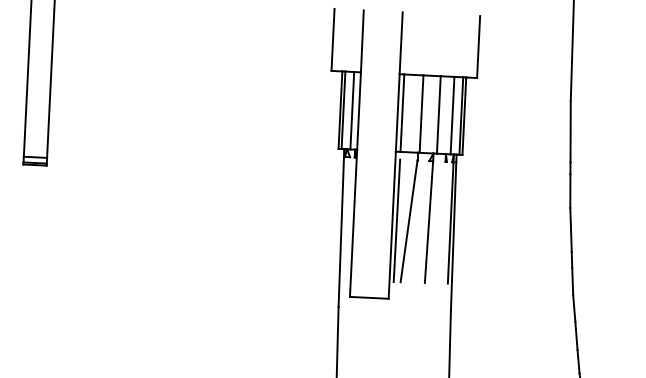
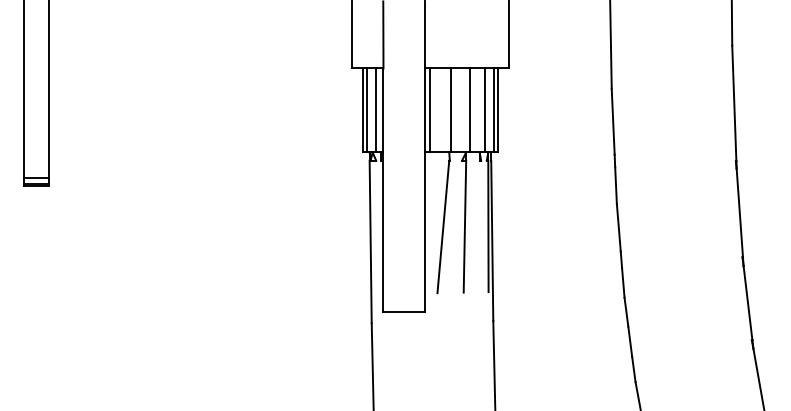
line: (396, 220) -> (429, 226), removed

